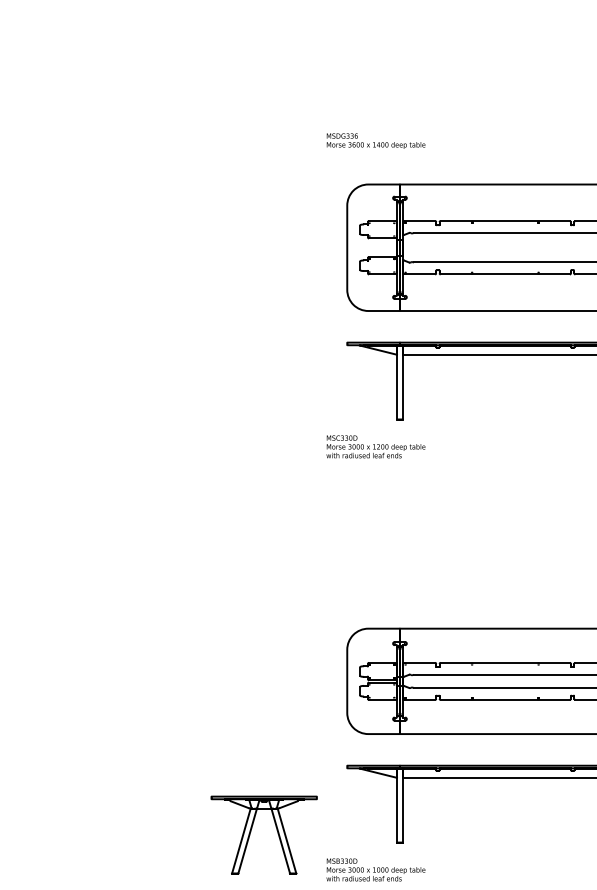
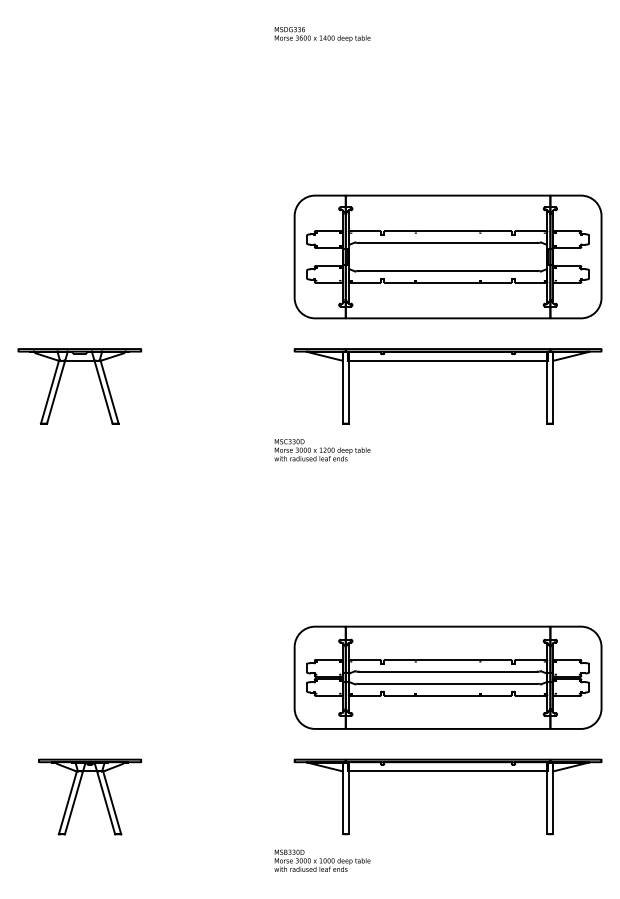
text: (375, 141) -> (322, 34), moved
part: (105, 376) -> (60, 381), added
part: (276, 829) -> (101, 791), moved

